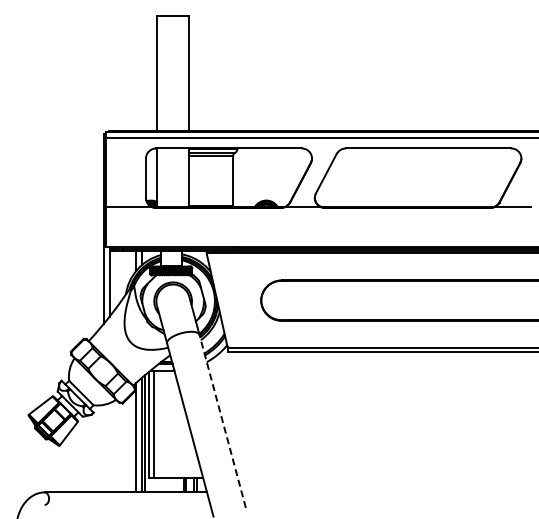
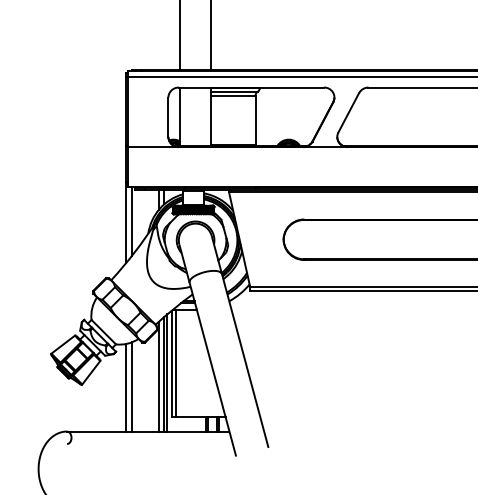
line: (222, 421) -> (244, 360), dashed -> solid
line: (109, 447) -> (131, 386), added
line: (104, 448) -> (126, 387), added

